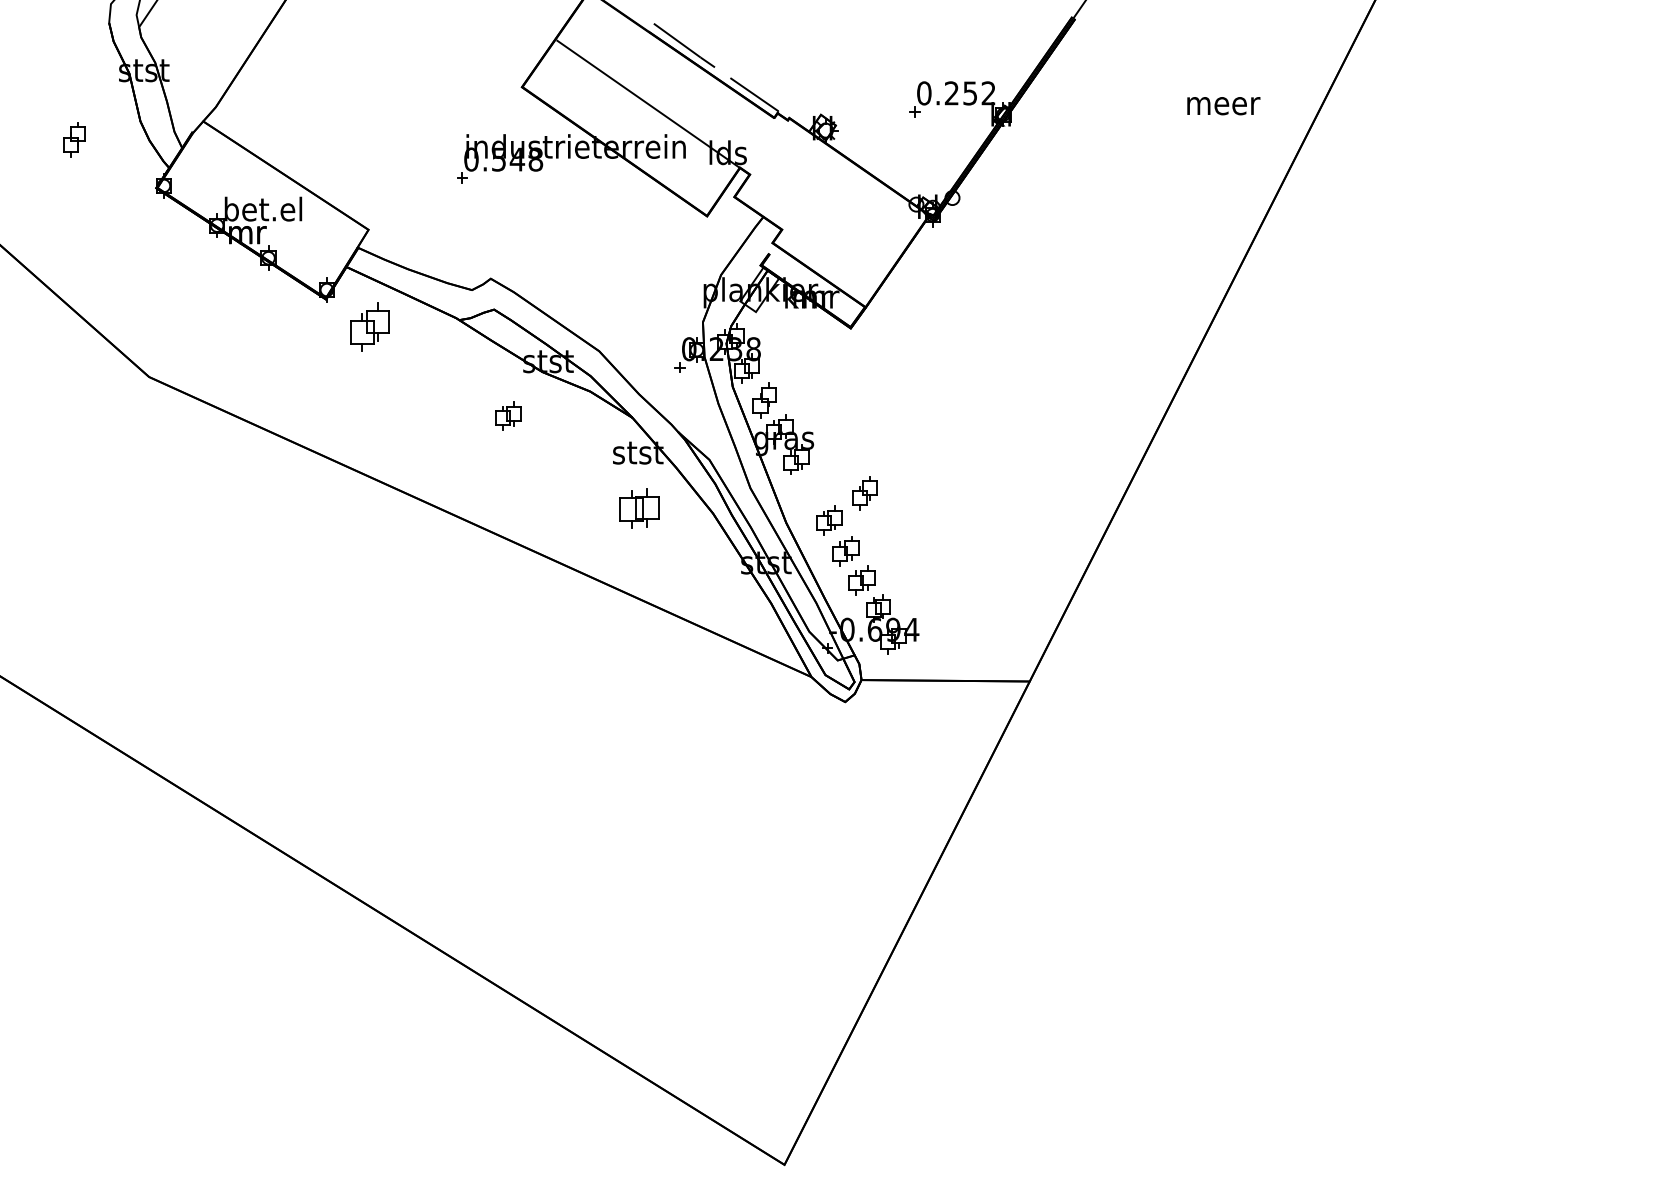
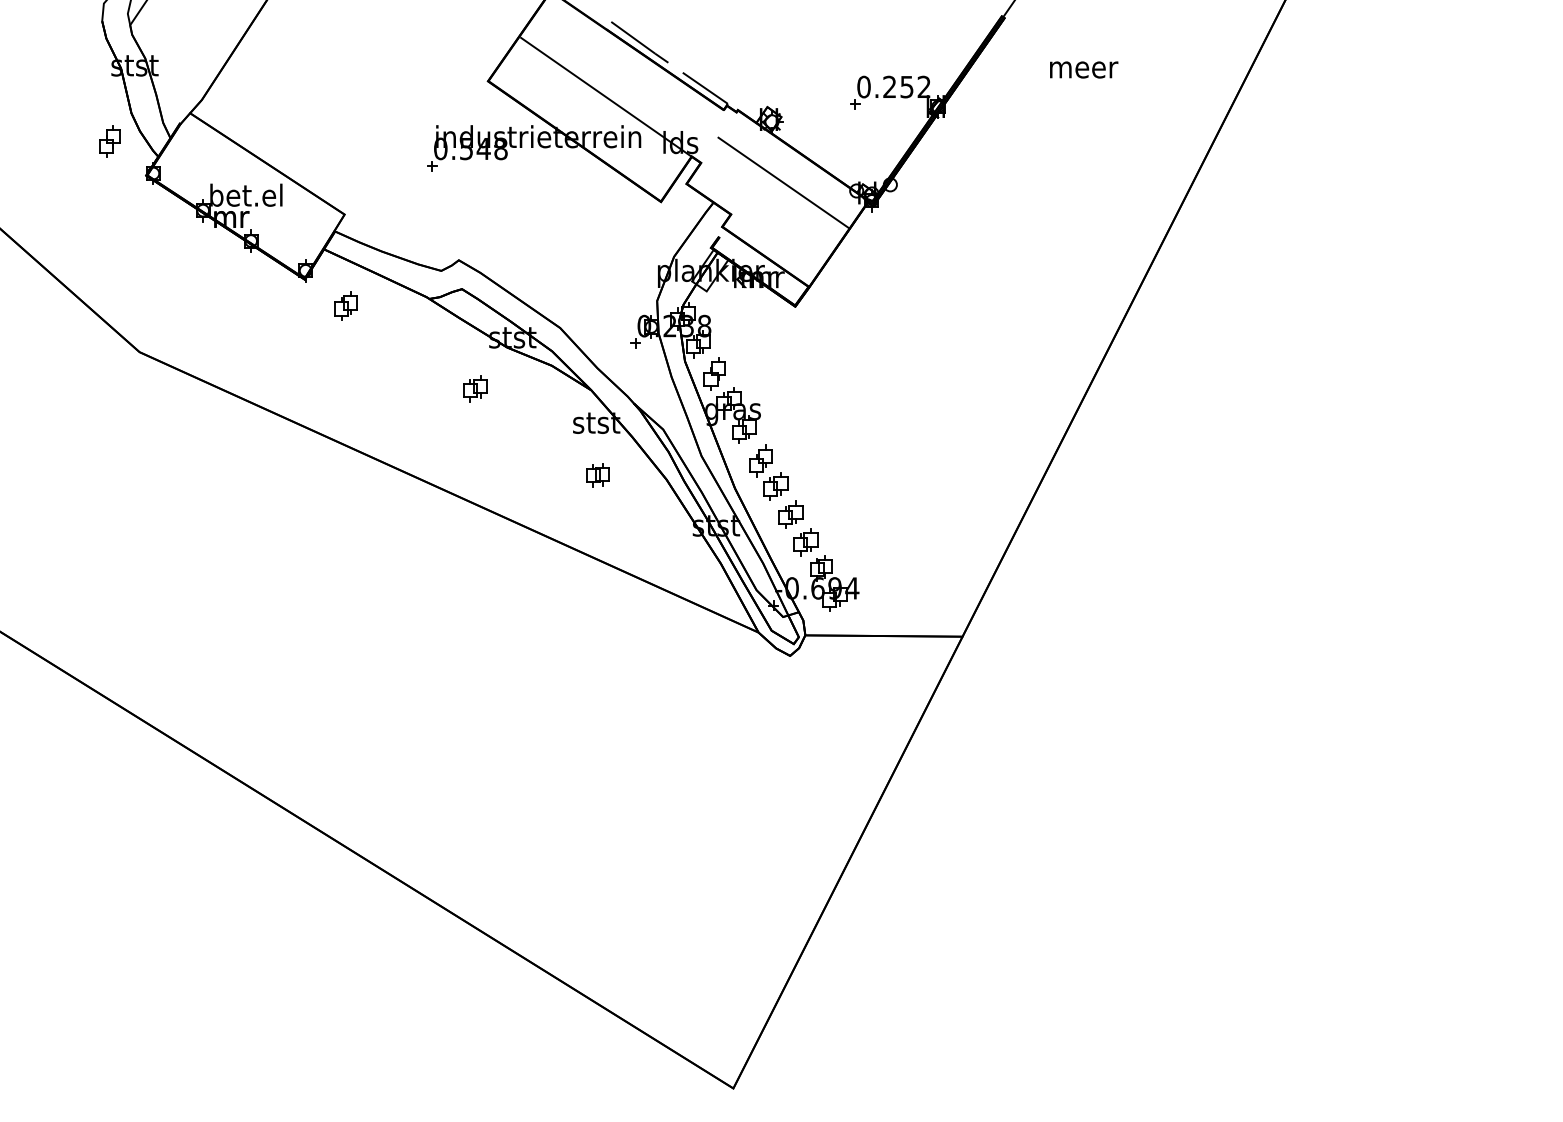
text: (1223, 106) -> (1083, 70), moved
part: (74, 139) -> (109, 141), moved
line: (838, 195) -> (783, 182), added
part: (369, 327) -> (345, 305), size x0.62
part: (864, 493) -> (760, 460), moved
part: (639, 508) -> (597, 475), size x0.62

